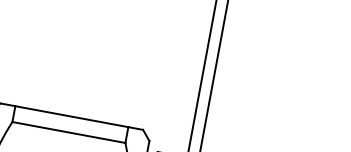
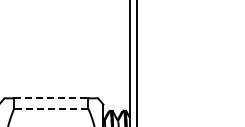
line: (72, 116) -> (51, 98), solid -> dashed
line: (67, 131) -> (50, 108), solid -> dashed

